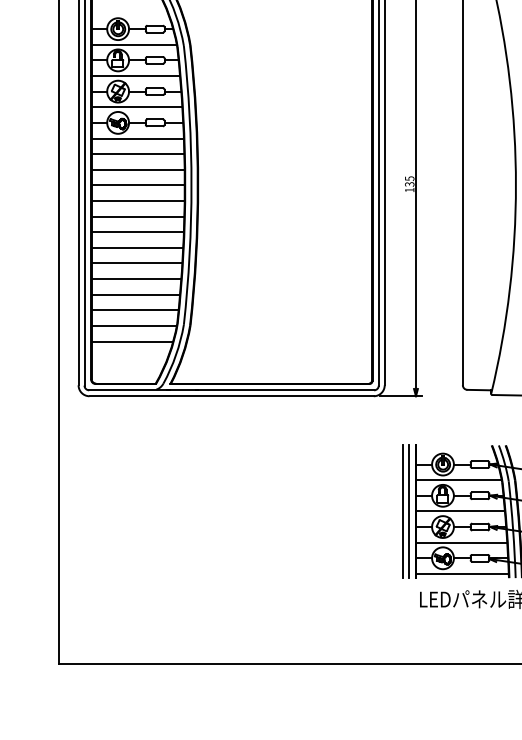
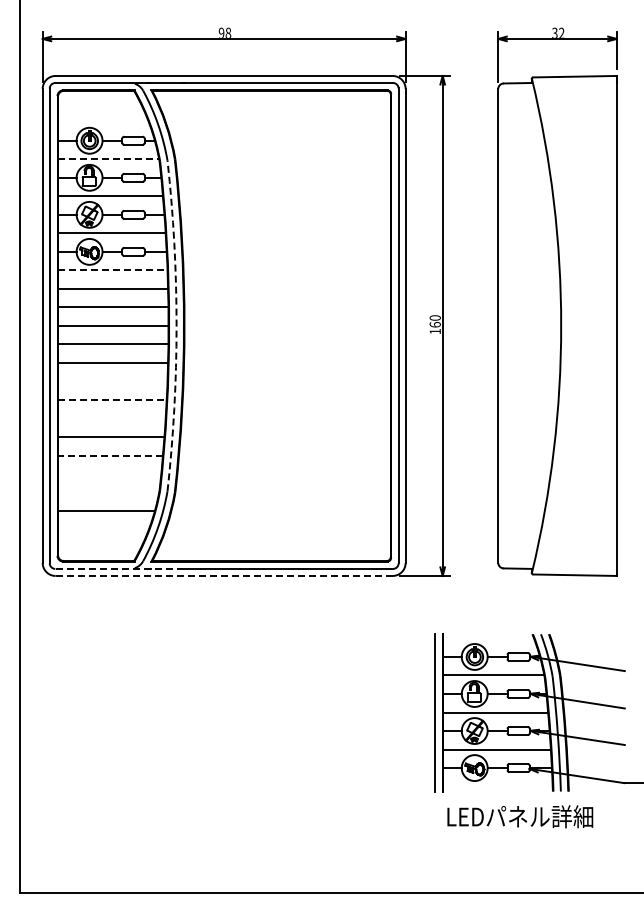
line: (134, 44) -> (108, 159), solid -> dashed
line: (137, 138) -> (112, 270), solid -> dashed
text: (409, 181) -> (434, 321), 135 -> 160
arc: (191, 184) -> (176, 325), solid -> dashed
line: (137, 232) -> (112, 381), removed
line: (137, 248) -> (112, 400), solid -> dashed
line: (136, 263) -> (111, 418), removed
line: (135, 294) -> (110, 455), solid -> dashed
line: (134, 310) -> (109, 474), removed
line: (134, 325) -> (108, 492), removed
line: (143, 389) -> (119, 568), solid -> dashed
line: (231, 395) -> (224, 575), solid -> dashed
line: (403, 511) -> (427, 712), removed
line: (462, 573) -> (497, 786), removed

